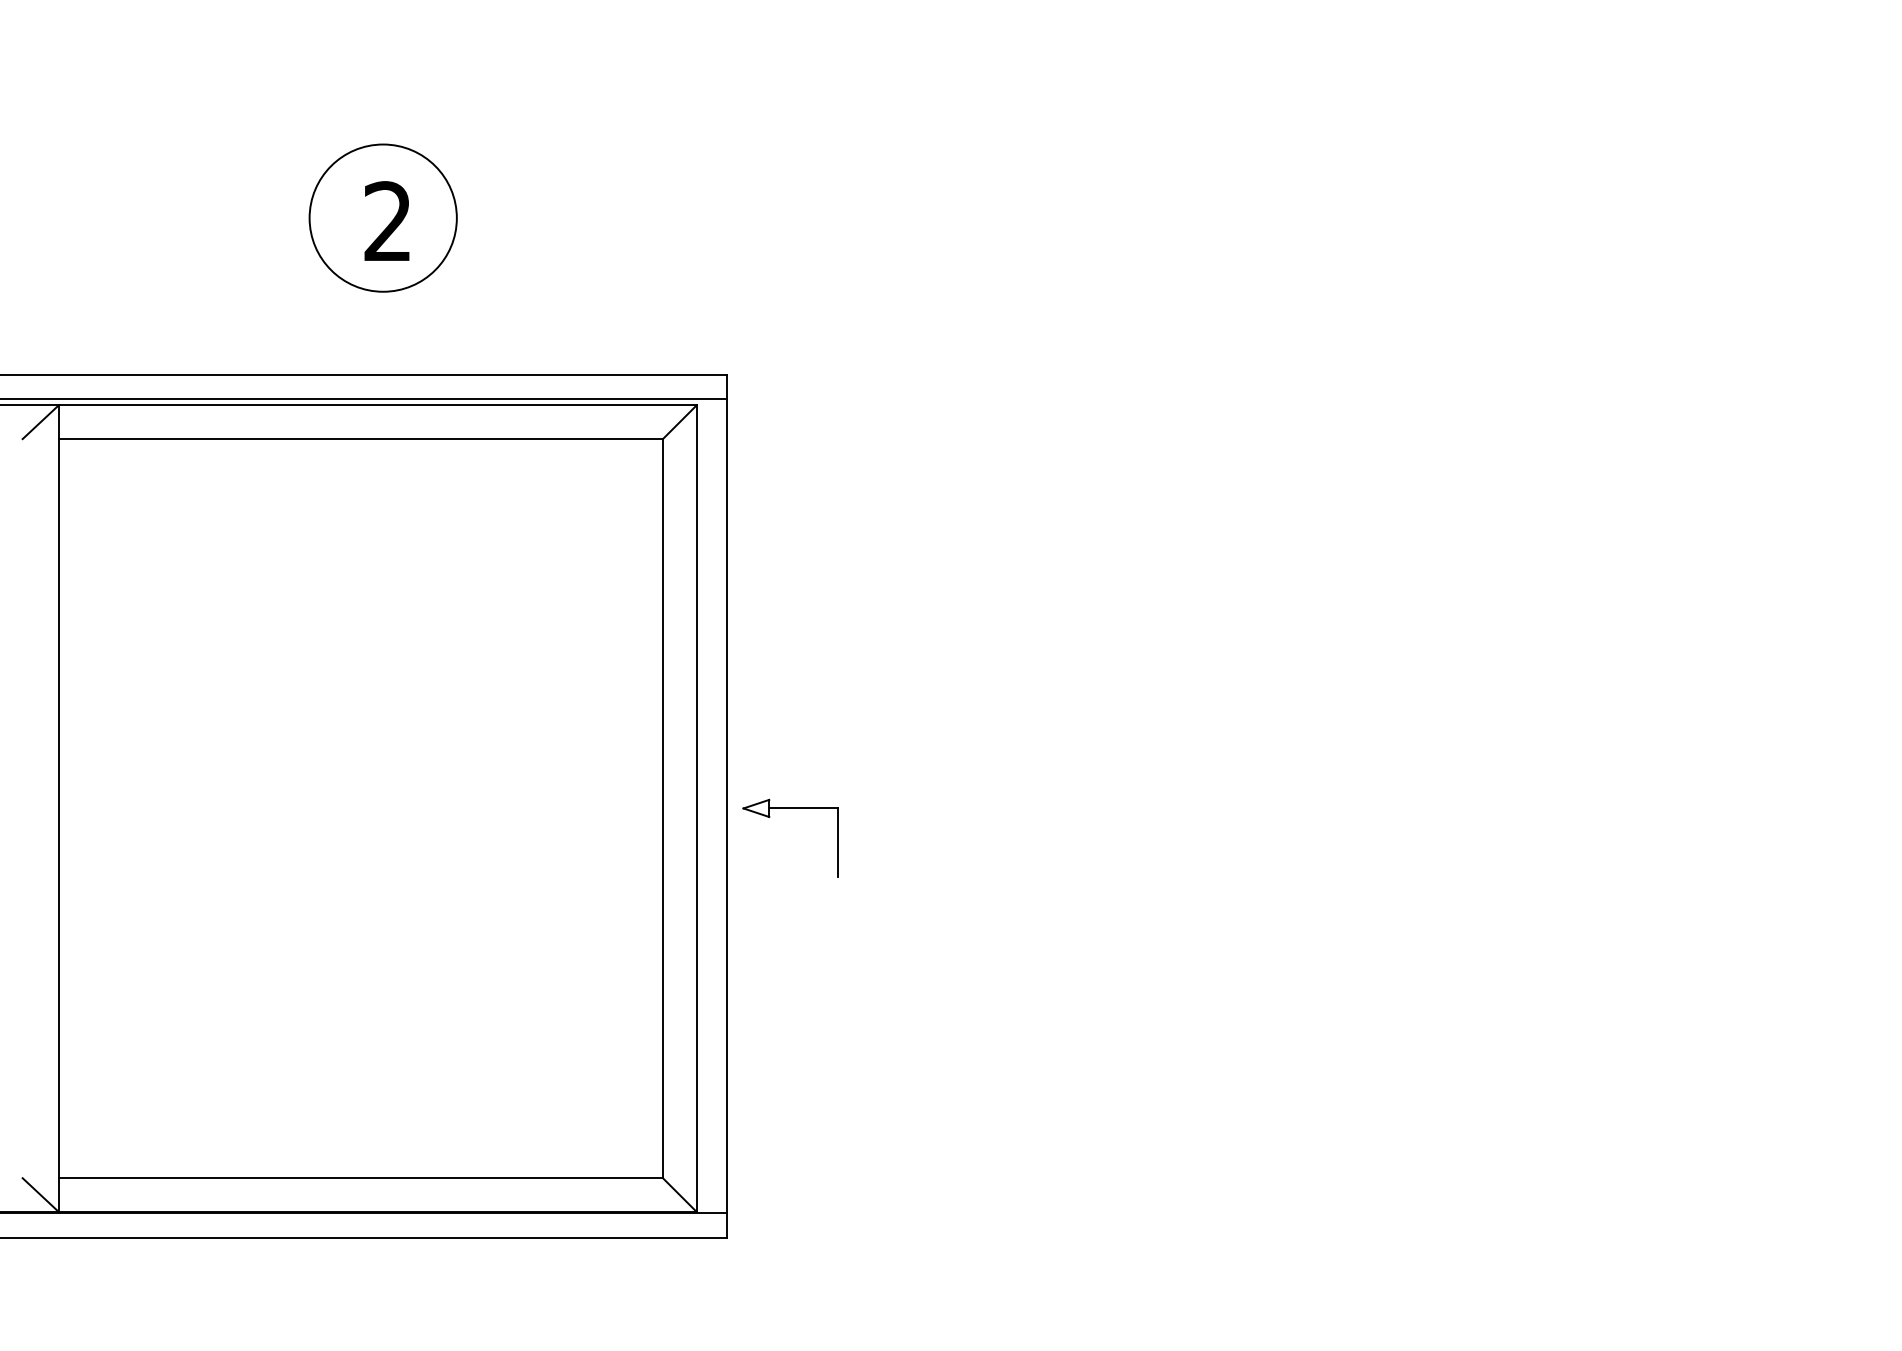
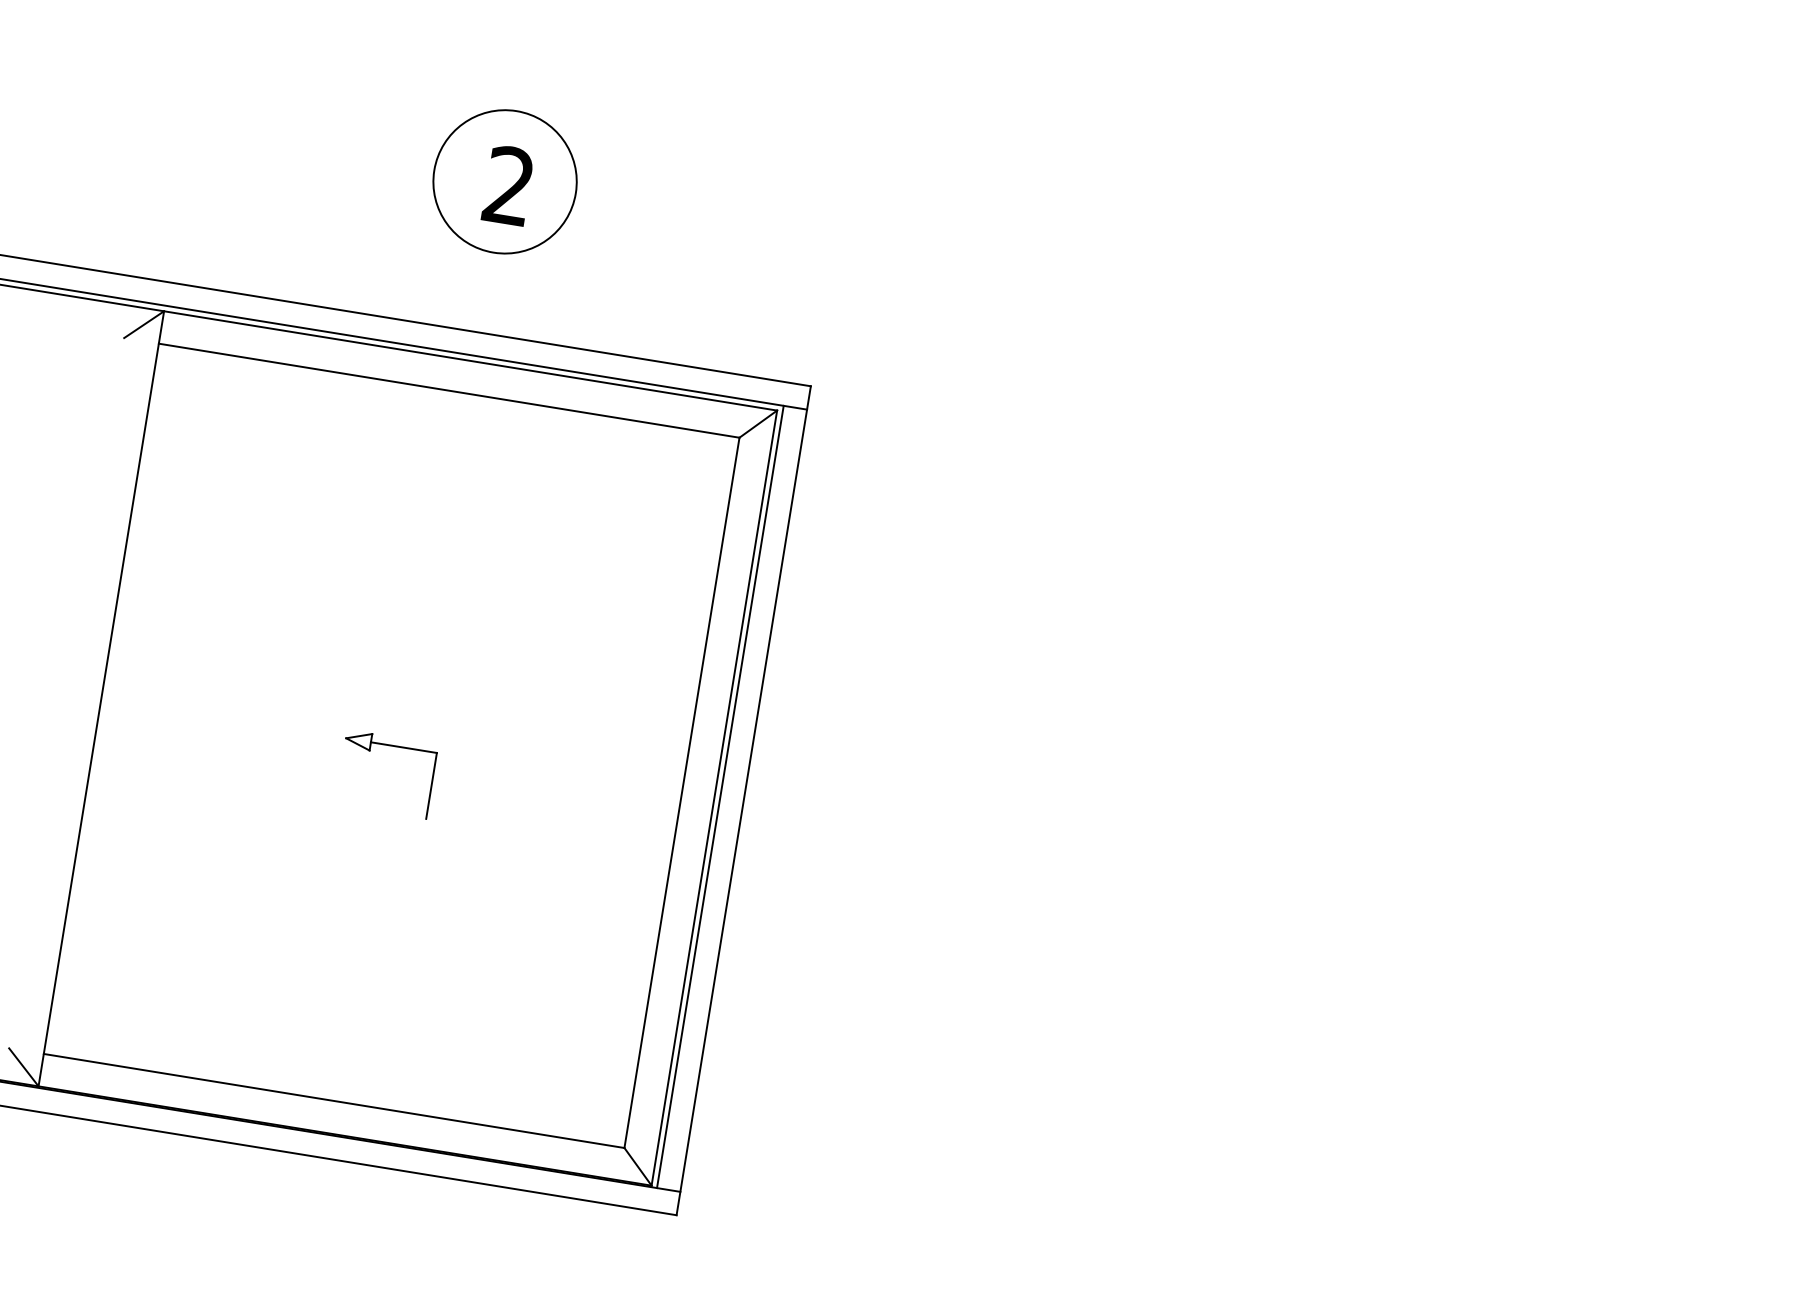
line: (702, 806) -> (720, 796), added
part: (770, 817) -> (370, 751), moved

